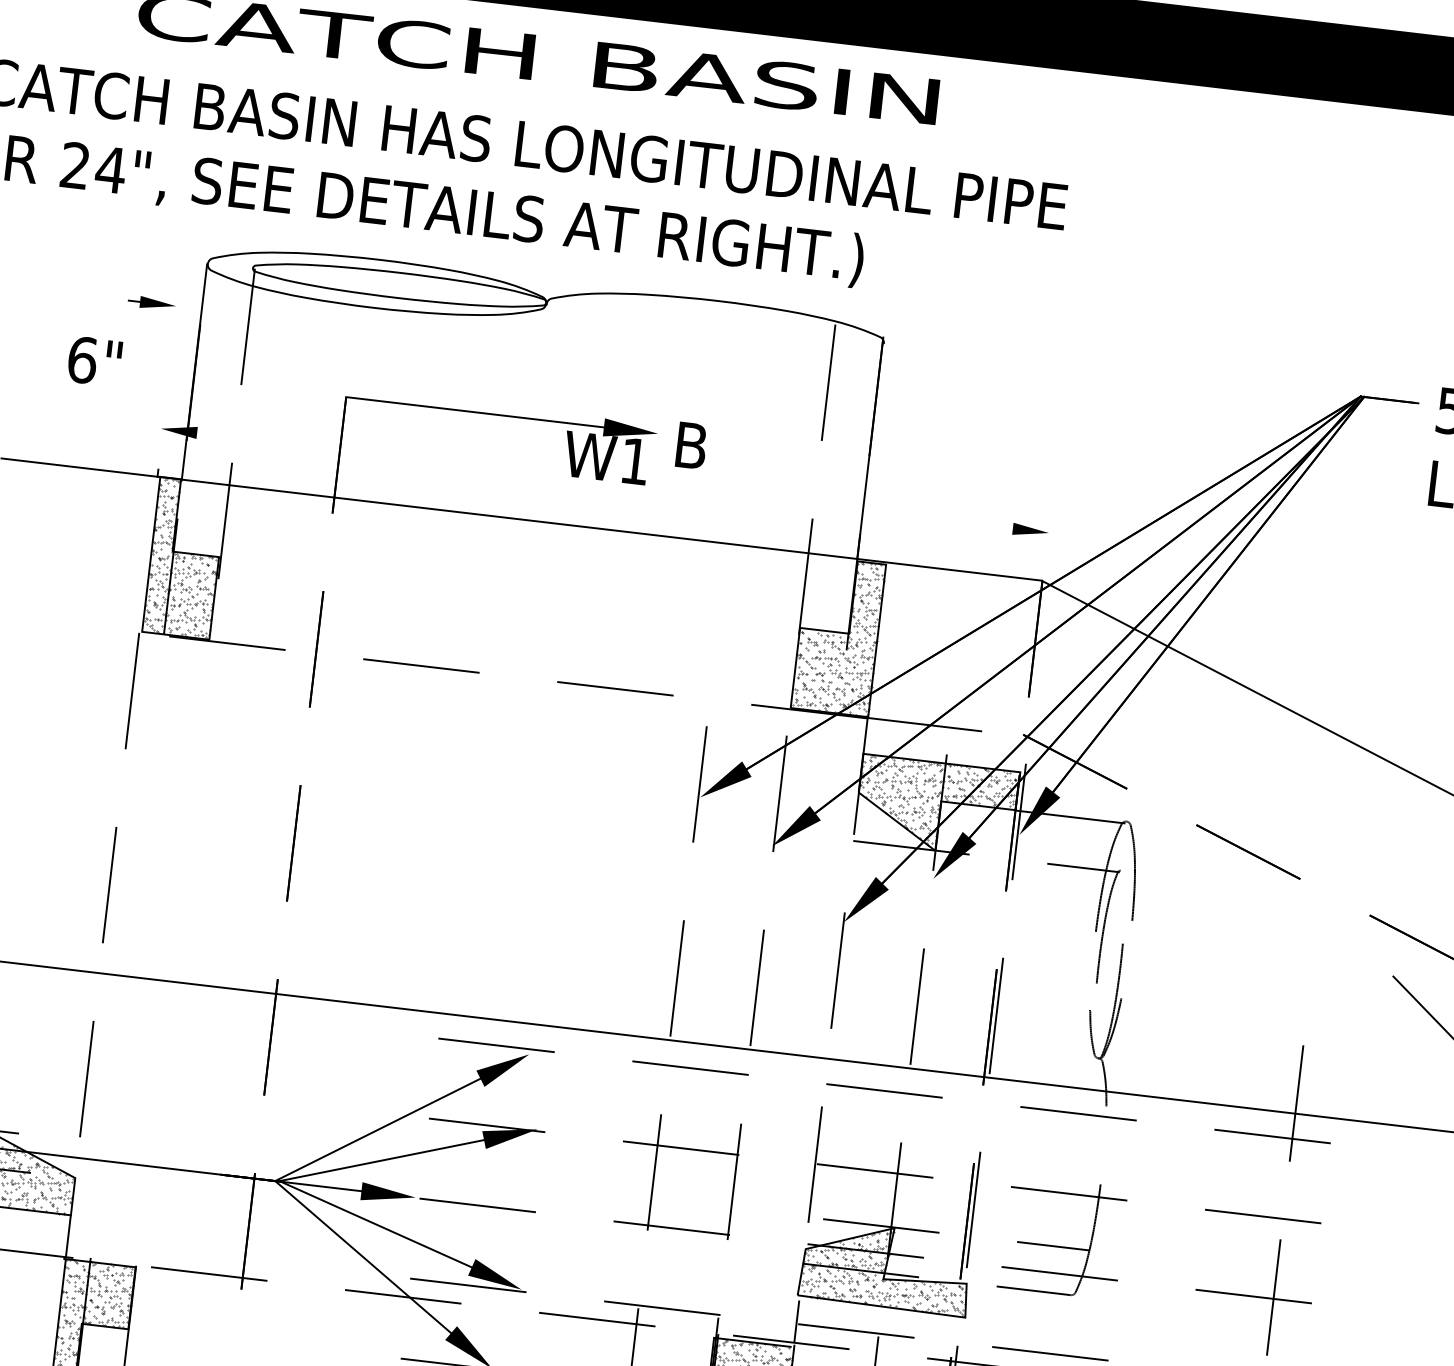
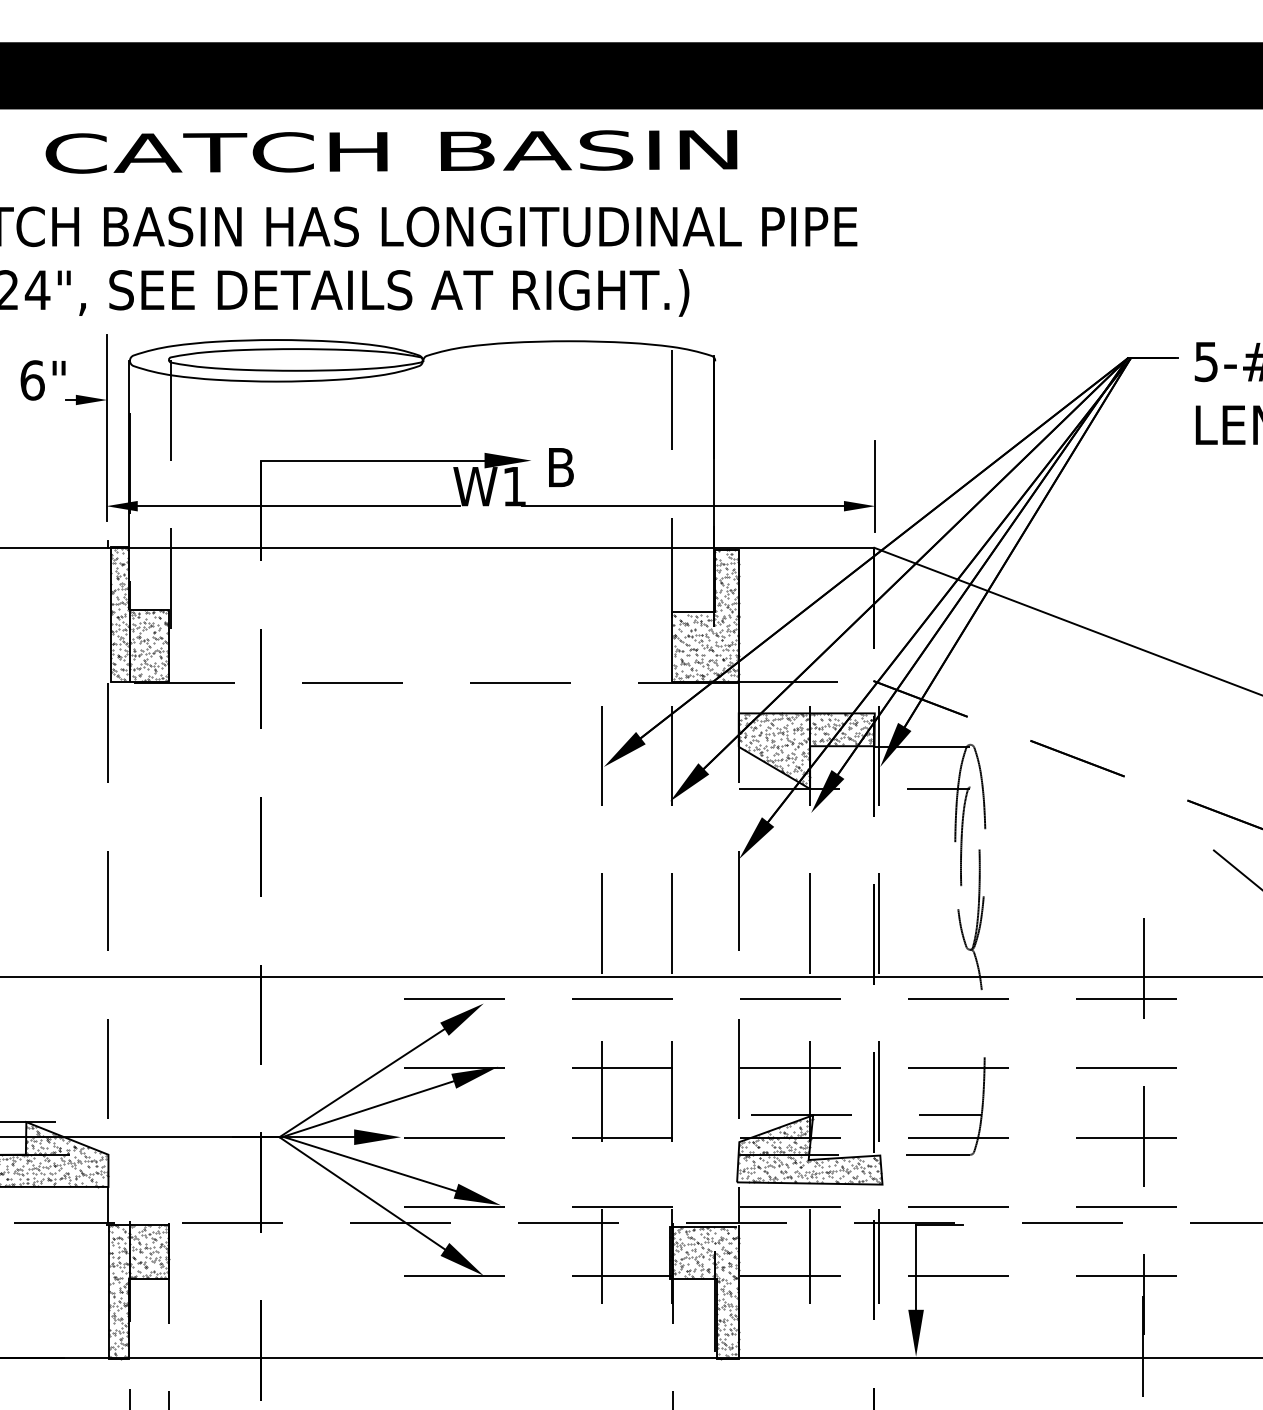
line: (172, 337) -> (107, 427), added
text: (94, 361) -> (42, 380), moved
line: (382, 455) -> (298, 506), added
line: (826, 507) -> (682, 506), added
line: (1051, 510) -> (875, 486), added

